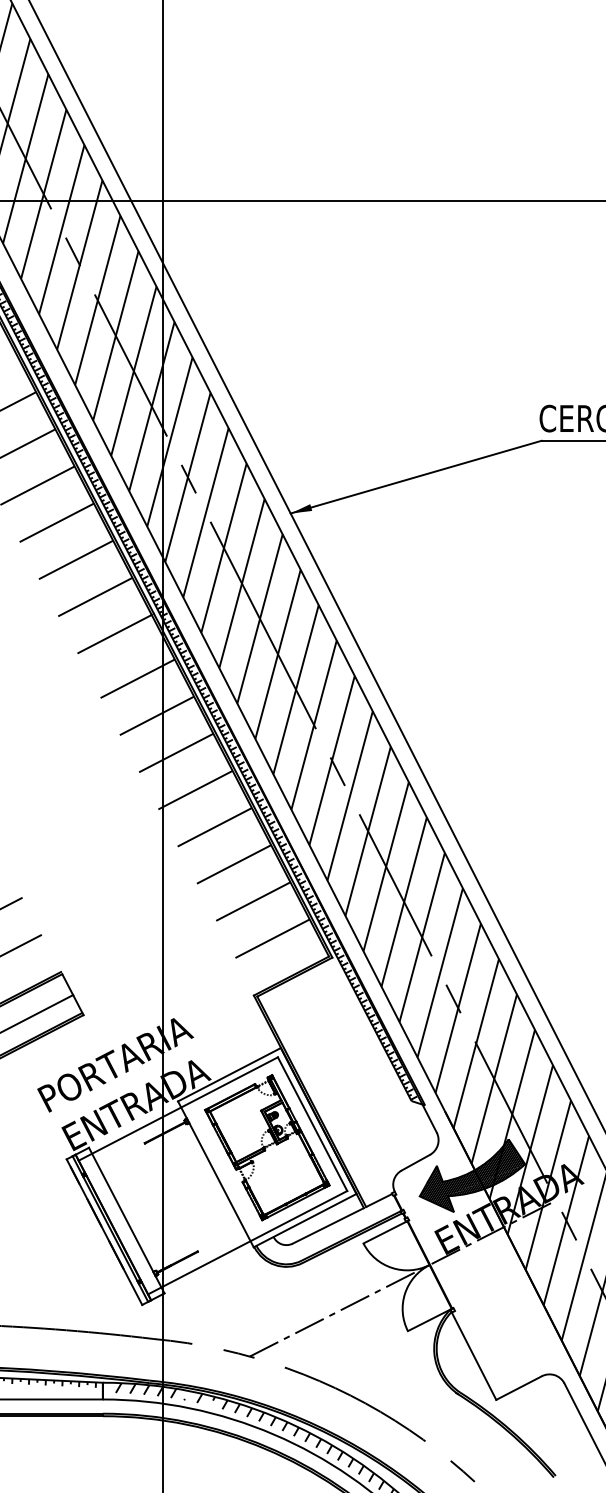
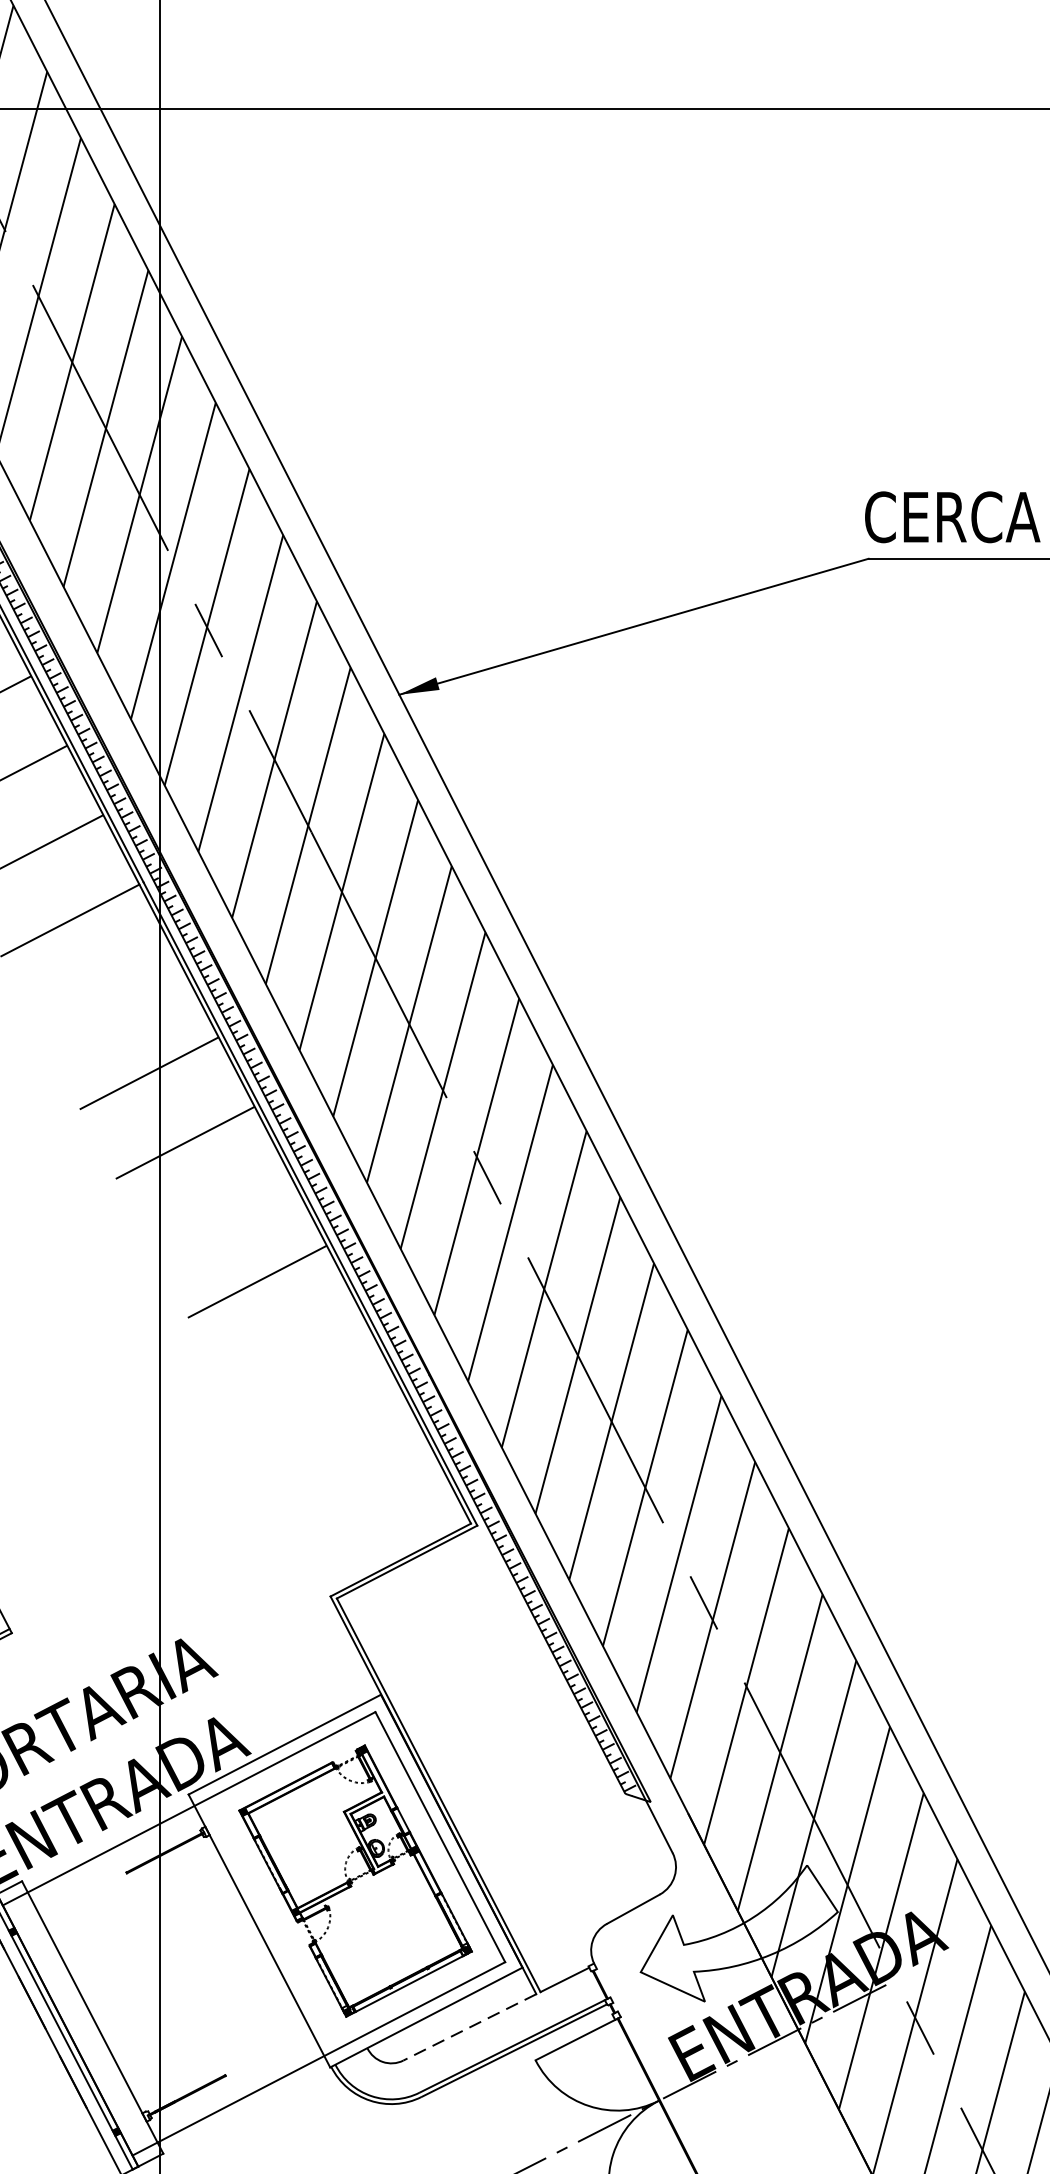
line: (137, 678) -> (112, 1003), removed
line: (195, 789) -> (221, 1211), removed
line: (233, 864) -> (292, 1351), removed
line: (253, 901) -> (329, 1420), removed
line: (272, 938) -> (365, 1489), removed
hatch: (472, 1175) -> (739, 1933), removed
line: (328, 1225) -> (470, 2026), solid -> dashed

